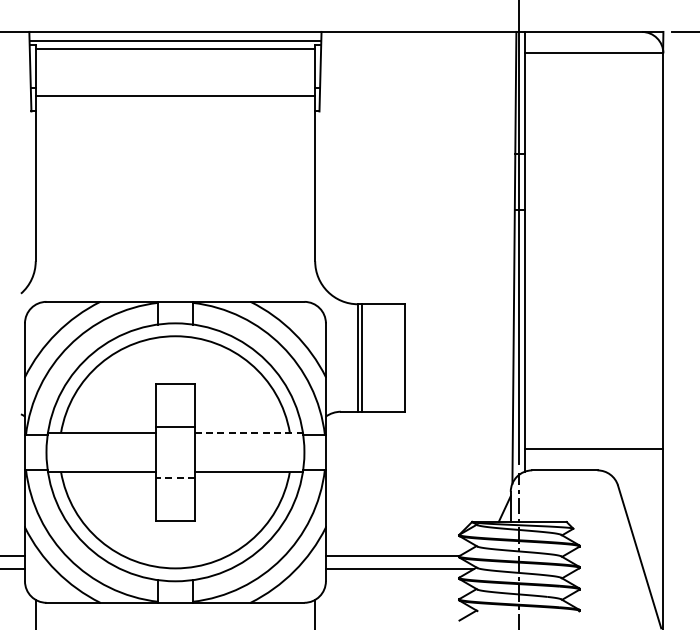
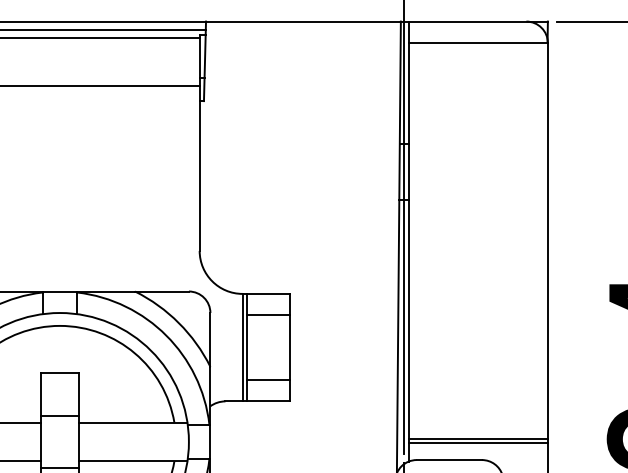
line: (383, 325) -> (267, 315), added
line: (383, 390) -> (267, 380), added
line: (249, 432) -> (133, 422), dashed -> solid
line: (593, 453) -> (477, 443), added
line: (174, 478) -> (58, 468), dashed -> solid

